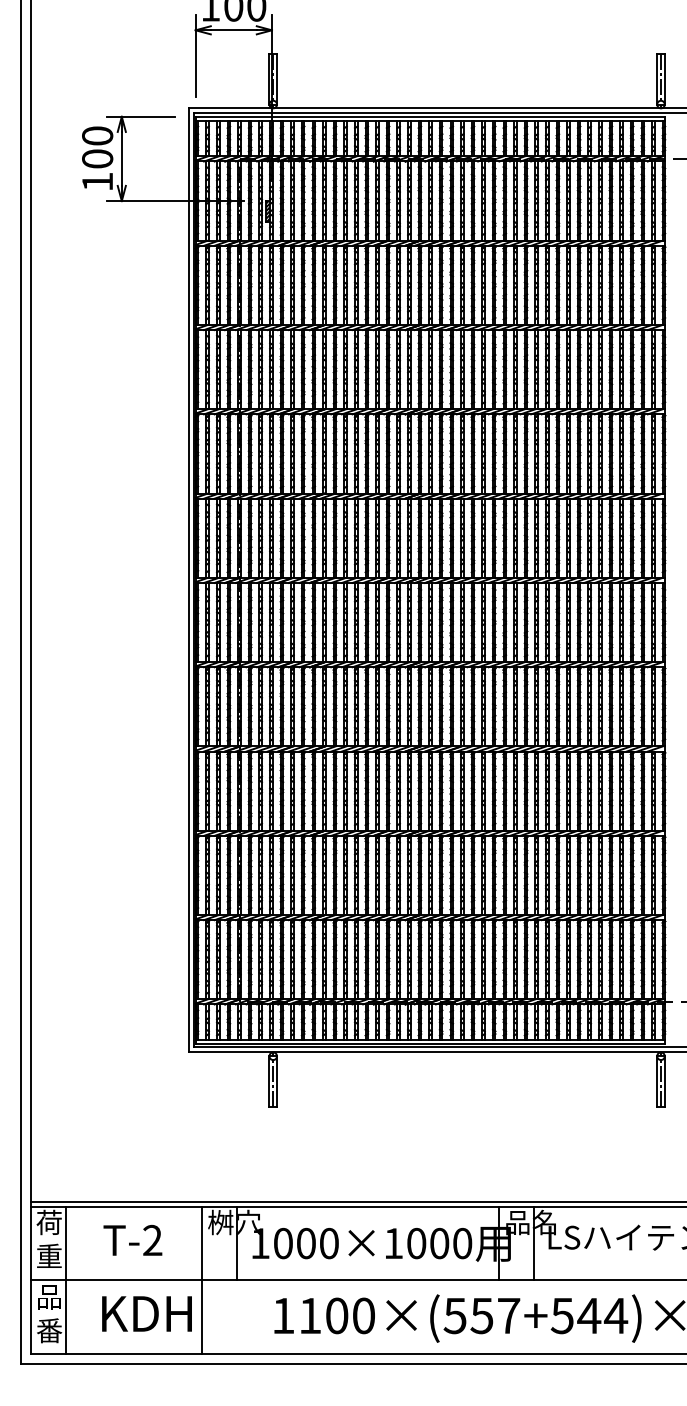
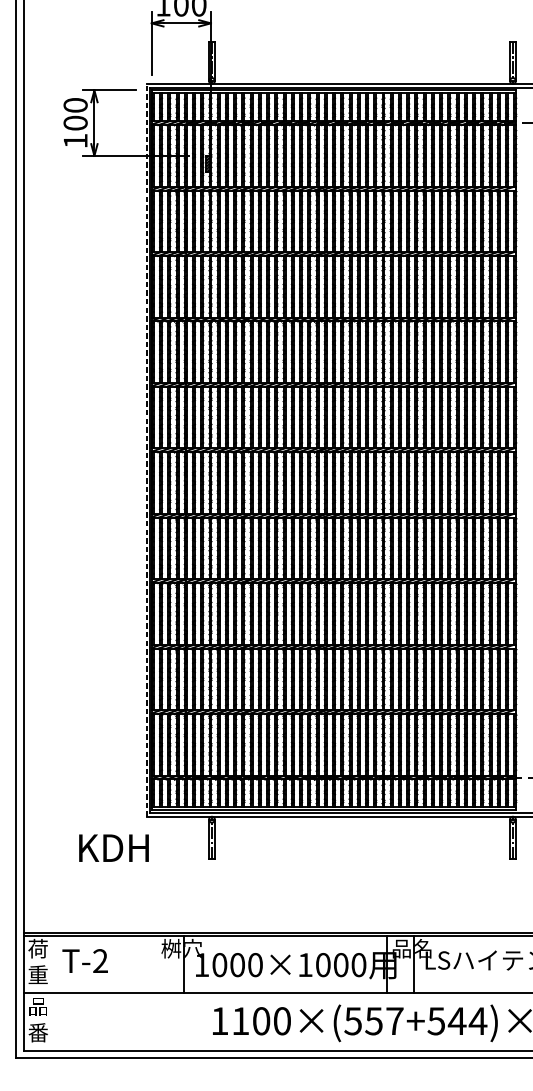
line: (188, 579) -> (146, 449), solid -> dashed
text: (132, 1239) -> (84, 960), moved
line: (66, 1279) -> (51, 992), removed
line: (201, 1279) -> (156, 992), removed
text: (146, 1313) -> (113, 847), moved

